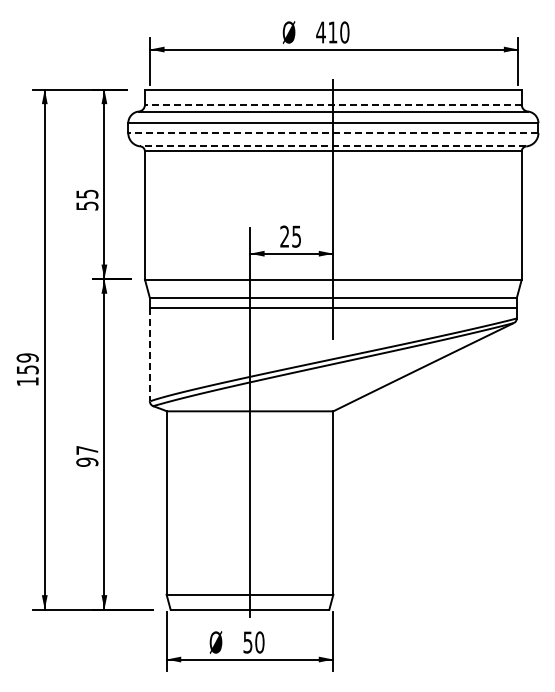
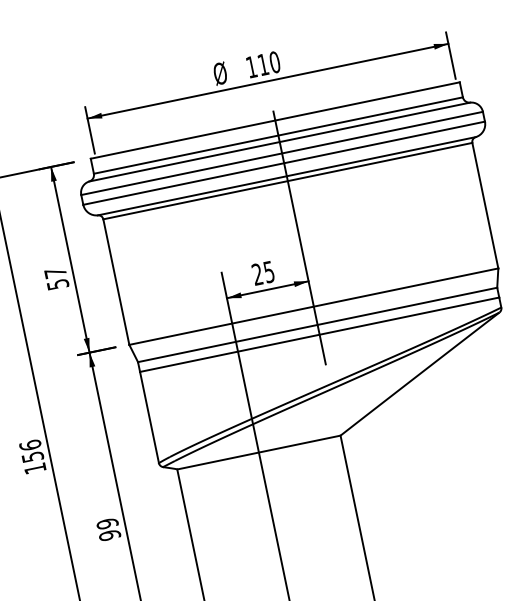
text: (320, 32) -> (251, 67), 410 -> 110
line: (332, 104) -> (277, 135), dashed -> solid
line: (332, 133) -> (283, 163), dashed -> solid
line: (333, 146) -> (286, 176), dashed -> solid
text: (87, 193) -> (55, 272), 55 -> 57
line: (149, 354) -> (148, 417), dashed -> solid
text: (27, 357) -> (30, 444), 159 -> 156
text: (87, 450) -> (107, 523), 97 -> 99

